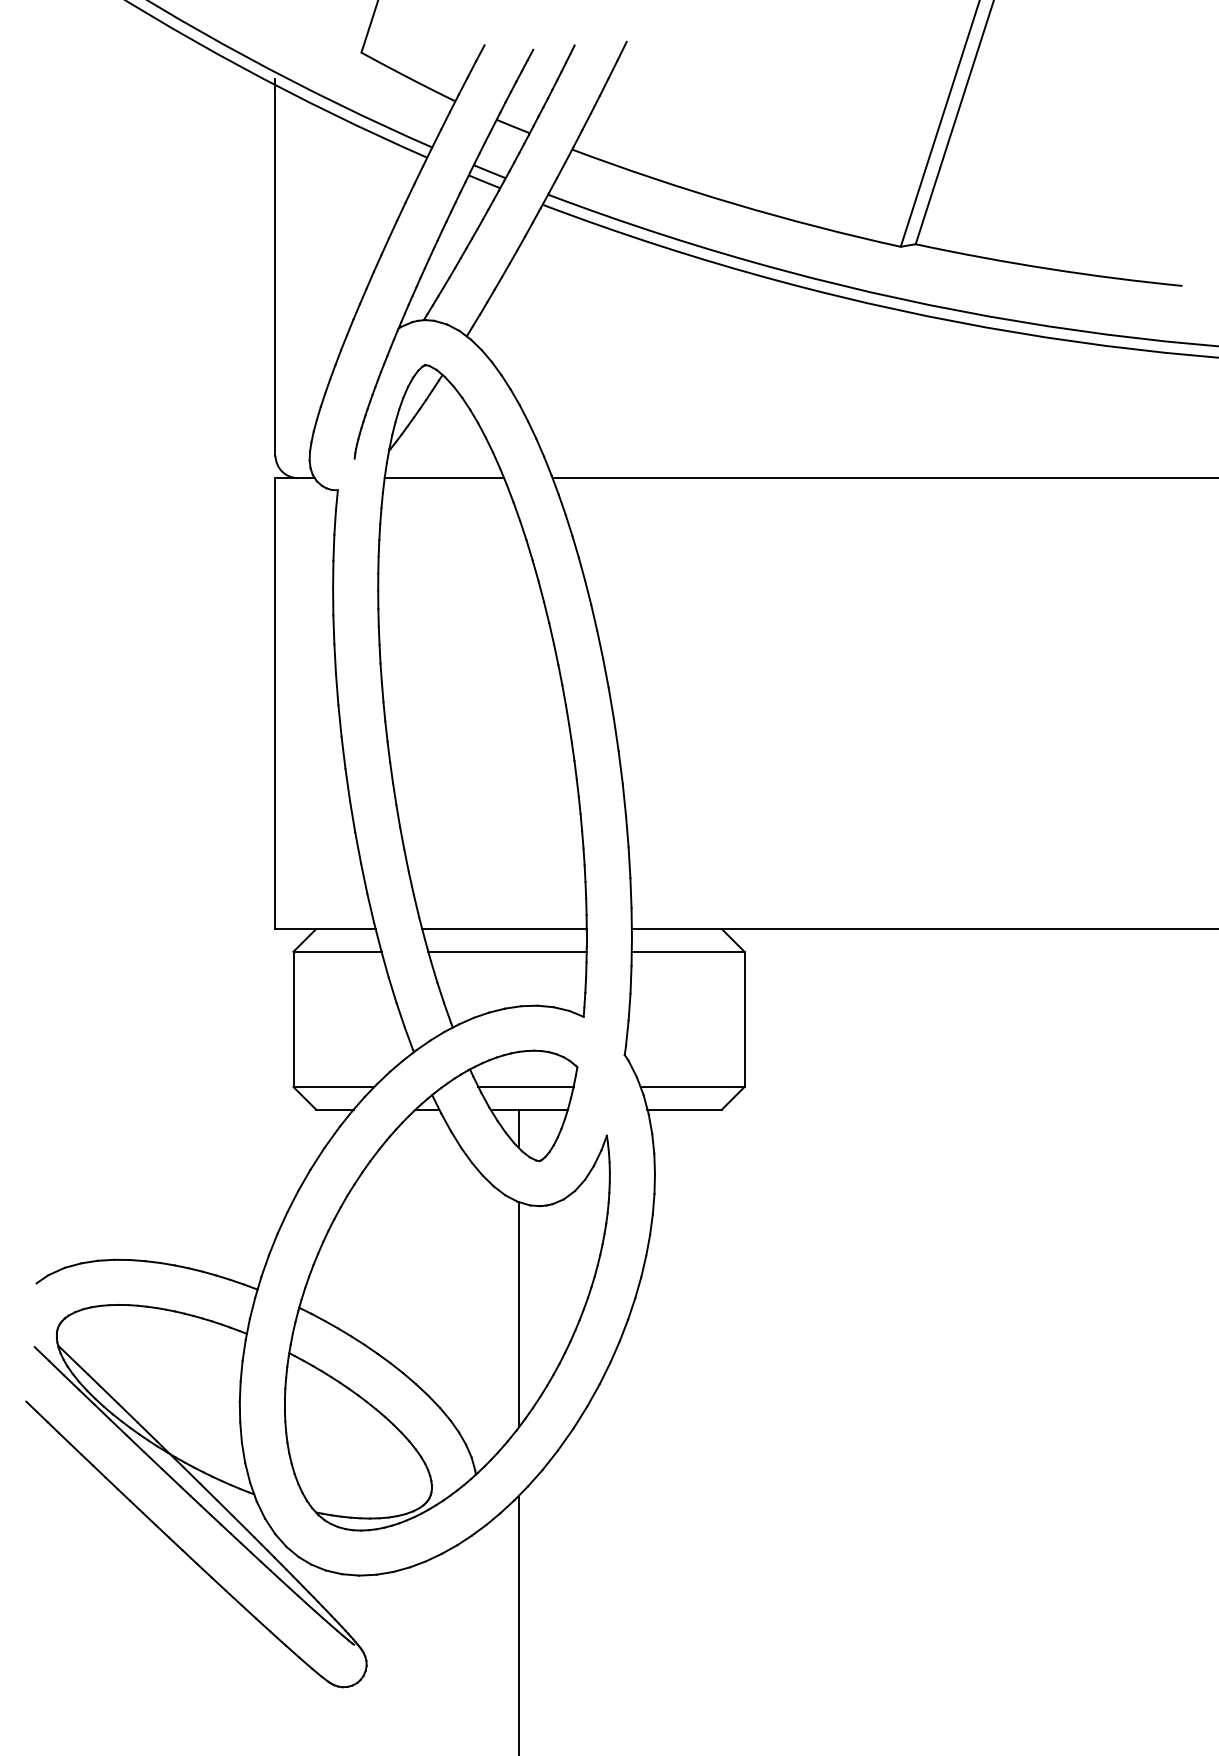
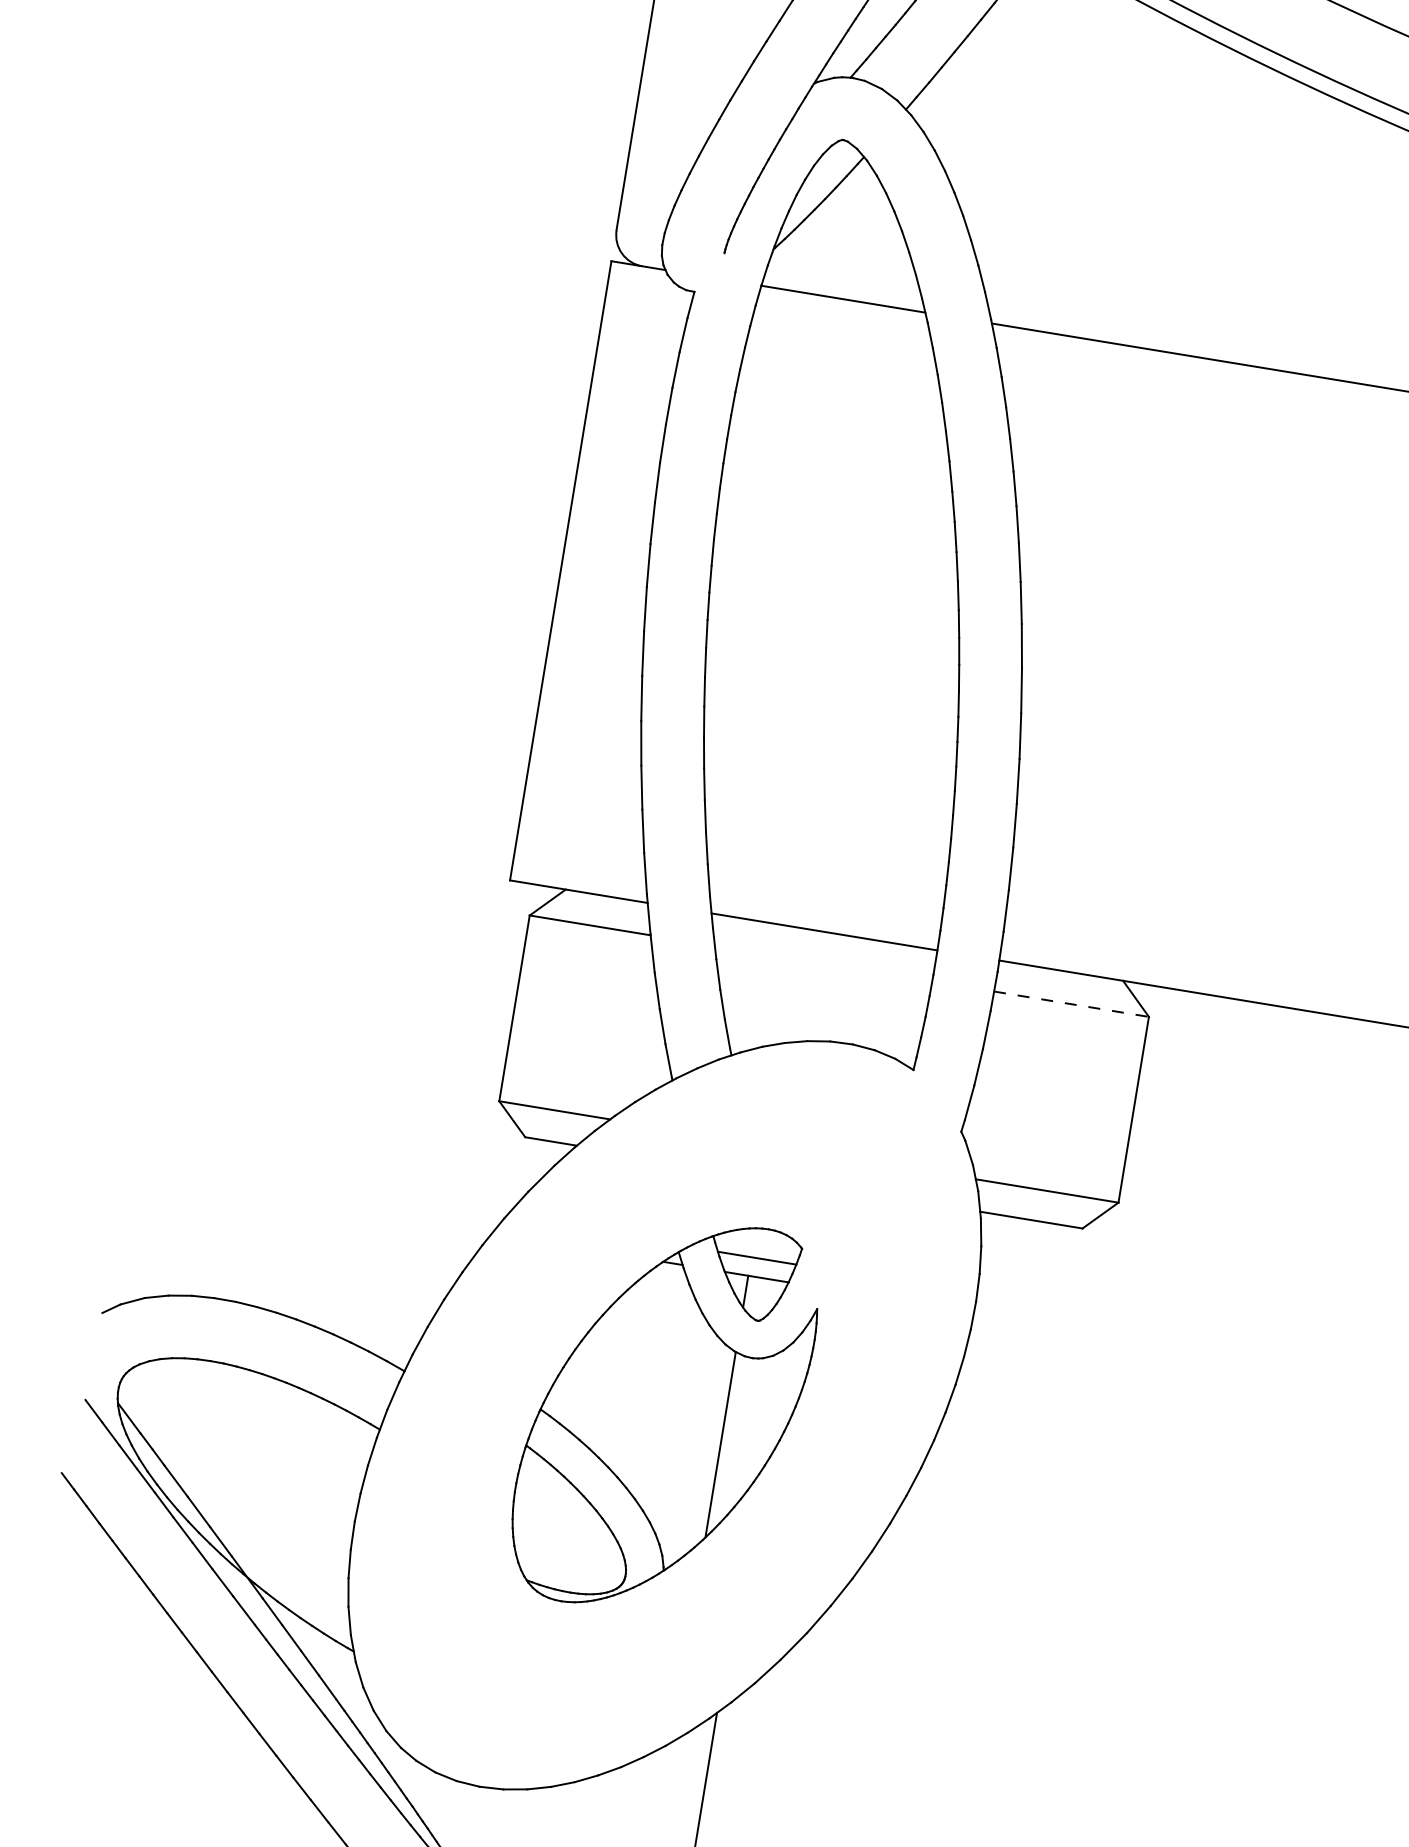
line: (507, 951) -> (823, 963), removed
line: (688, 951) -> (1072, 1003), solid -> dashed
part: (447, 1290) -> (665, 1415), size x0.6

